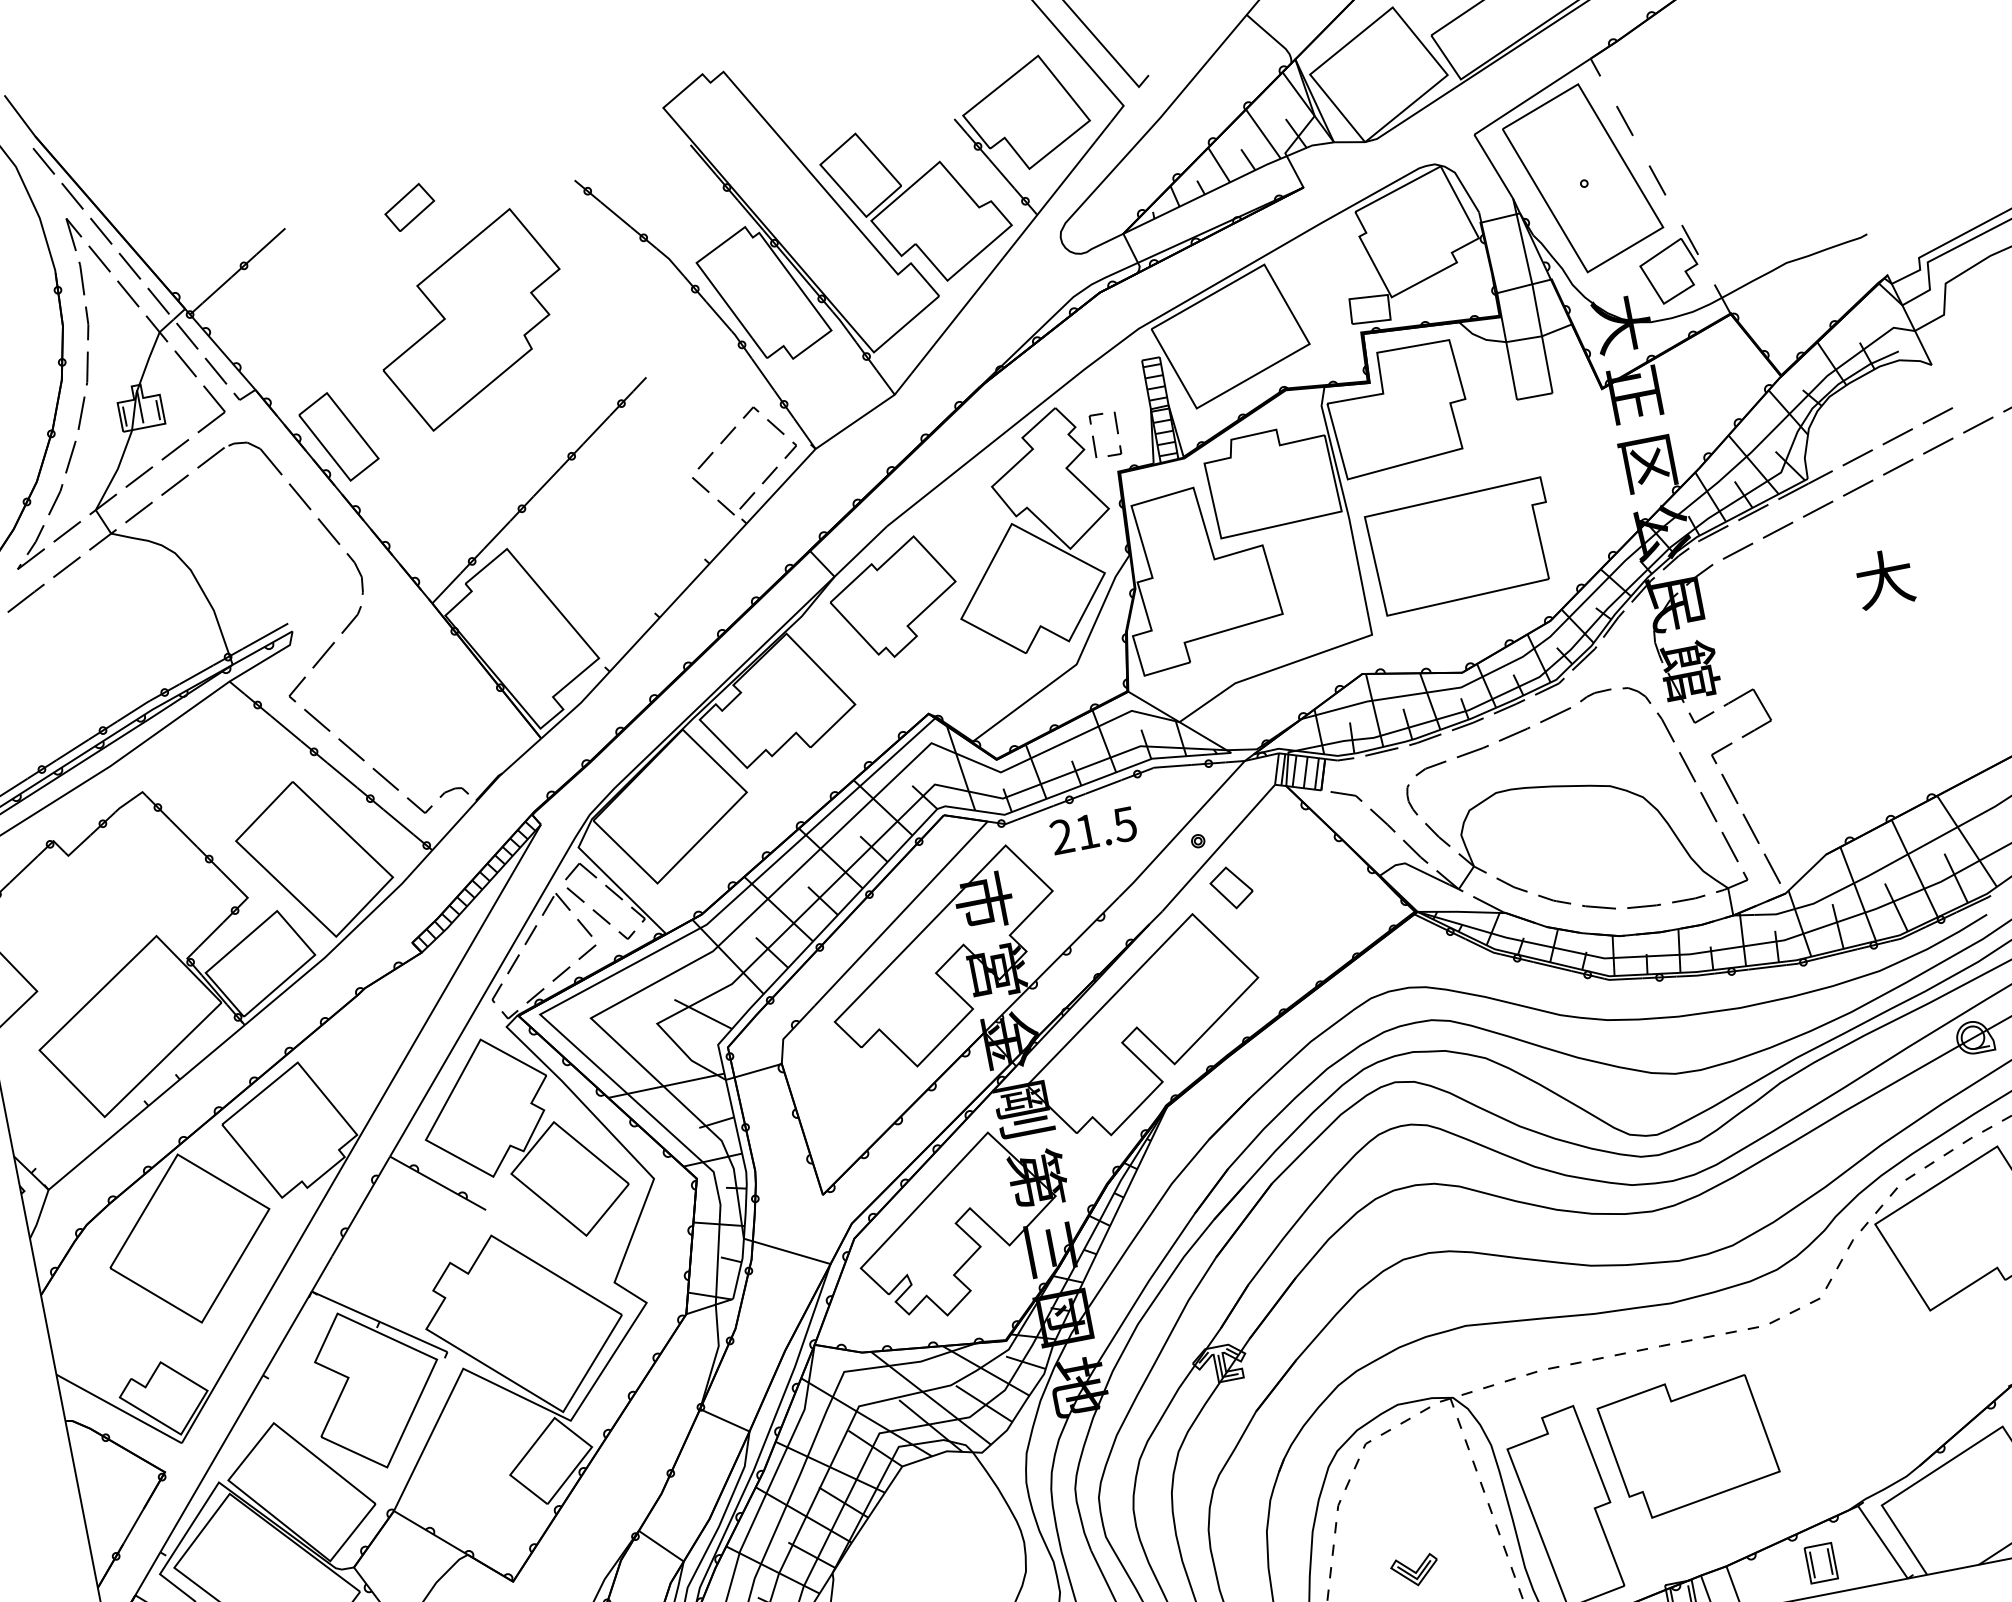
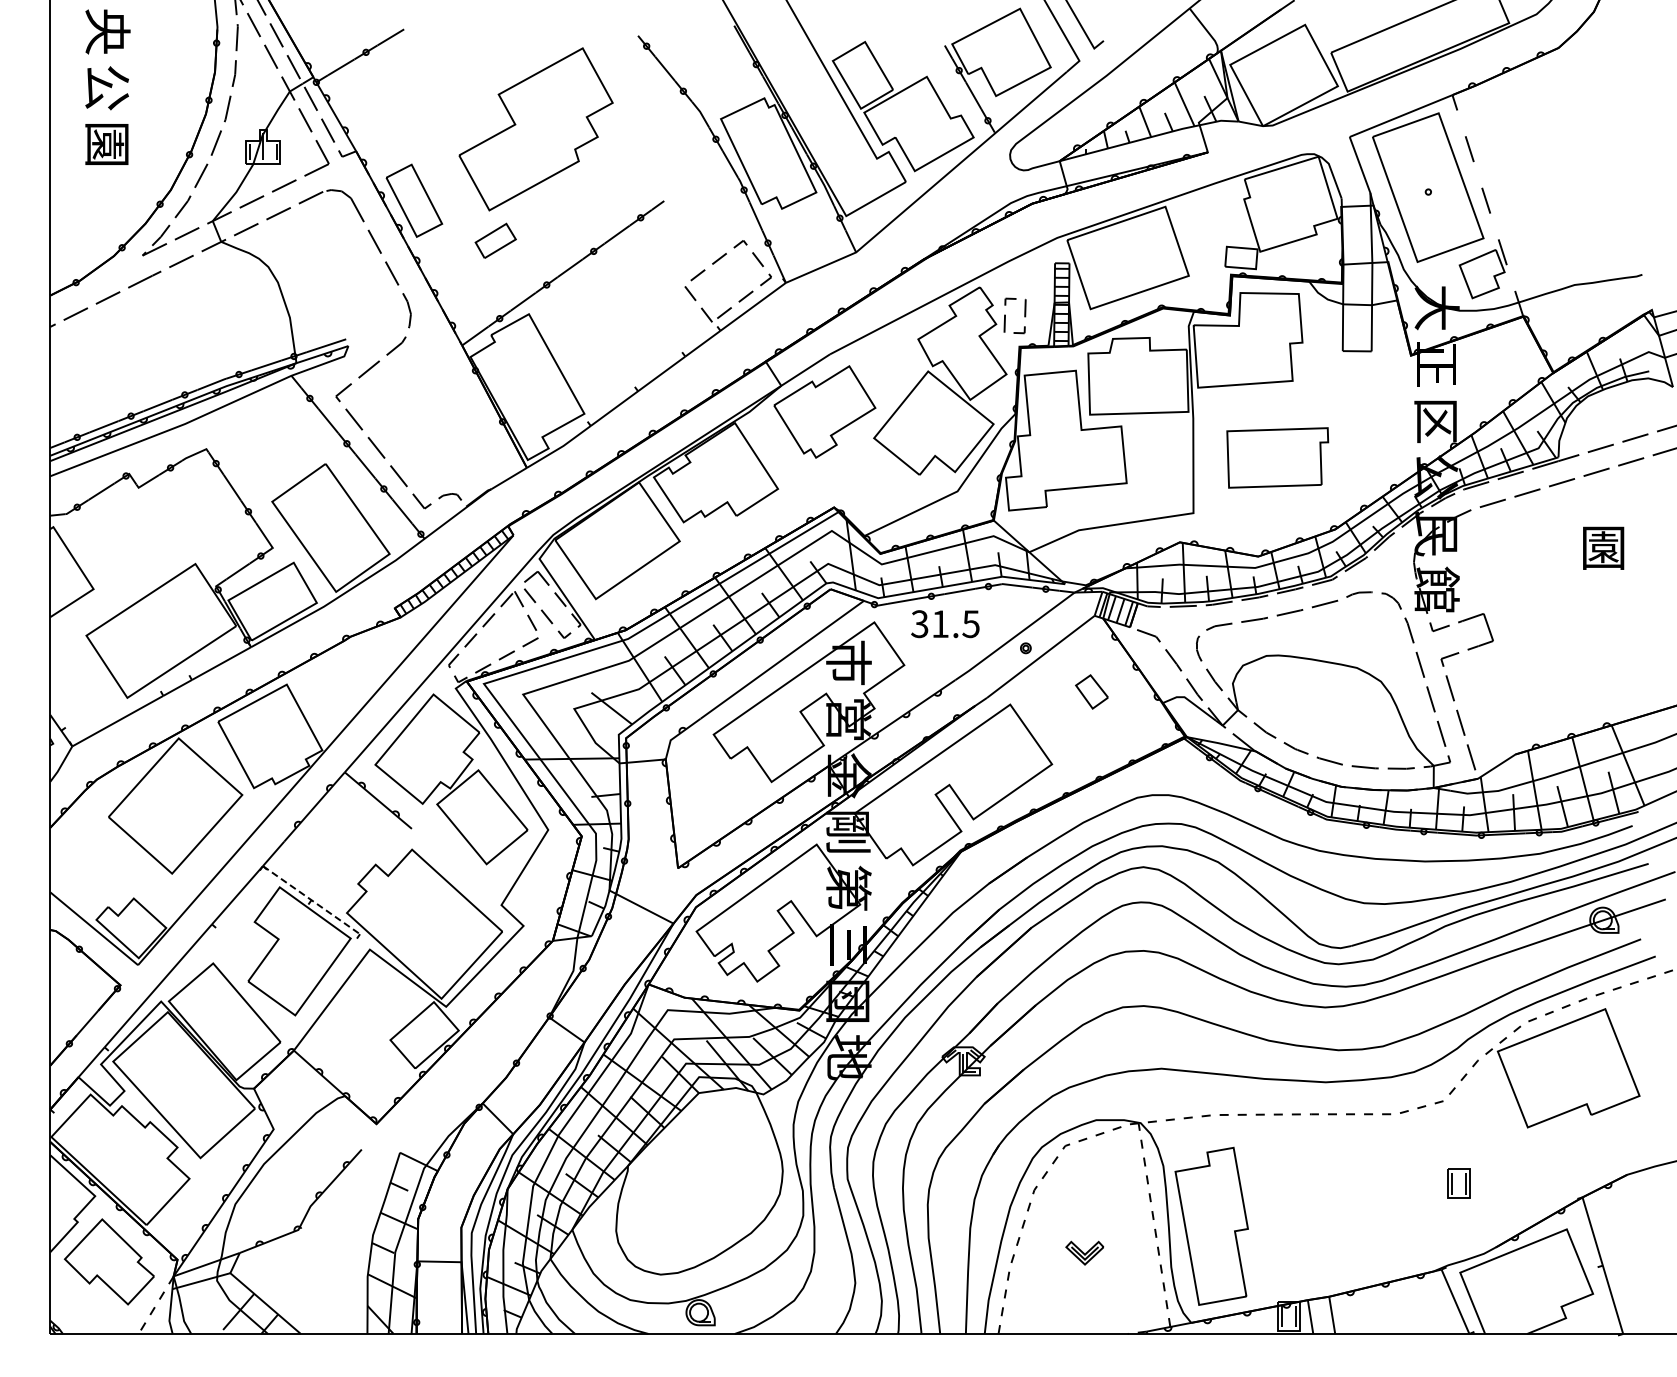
part: (409, 207) -> (495, 240), moved
part: (1462, 546) -> (1277, 457), size x0.7
text: (1884, 577) -> (1603, 546), 大 -> 園
text: (1061, 837) -> (919, 624), 21.5 -> 31.5
part: (1230, 887) -> (1091, 691), moved
line: (379, 1322) -> (311, 900), solid -> dashed
part: (1689, 1445) -> (1318, 1196), removed
part: (1820, 1563) -> (1458, 1183), moved

